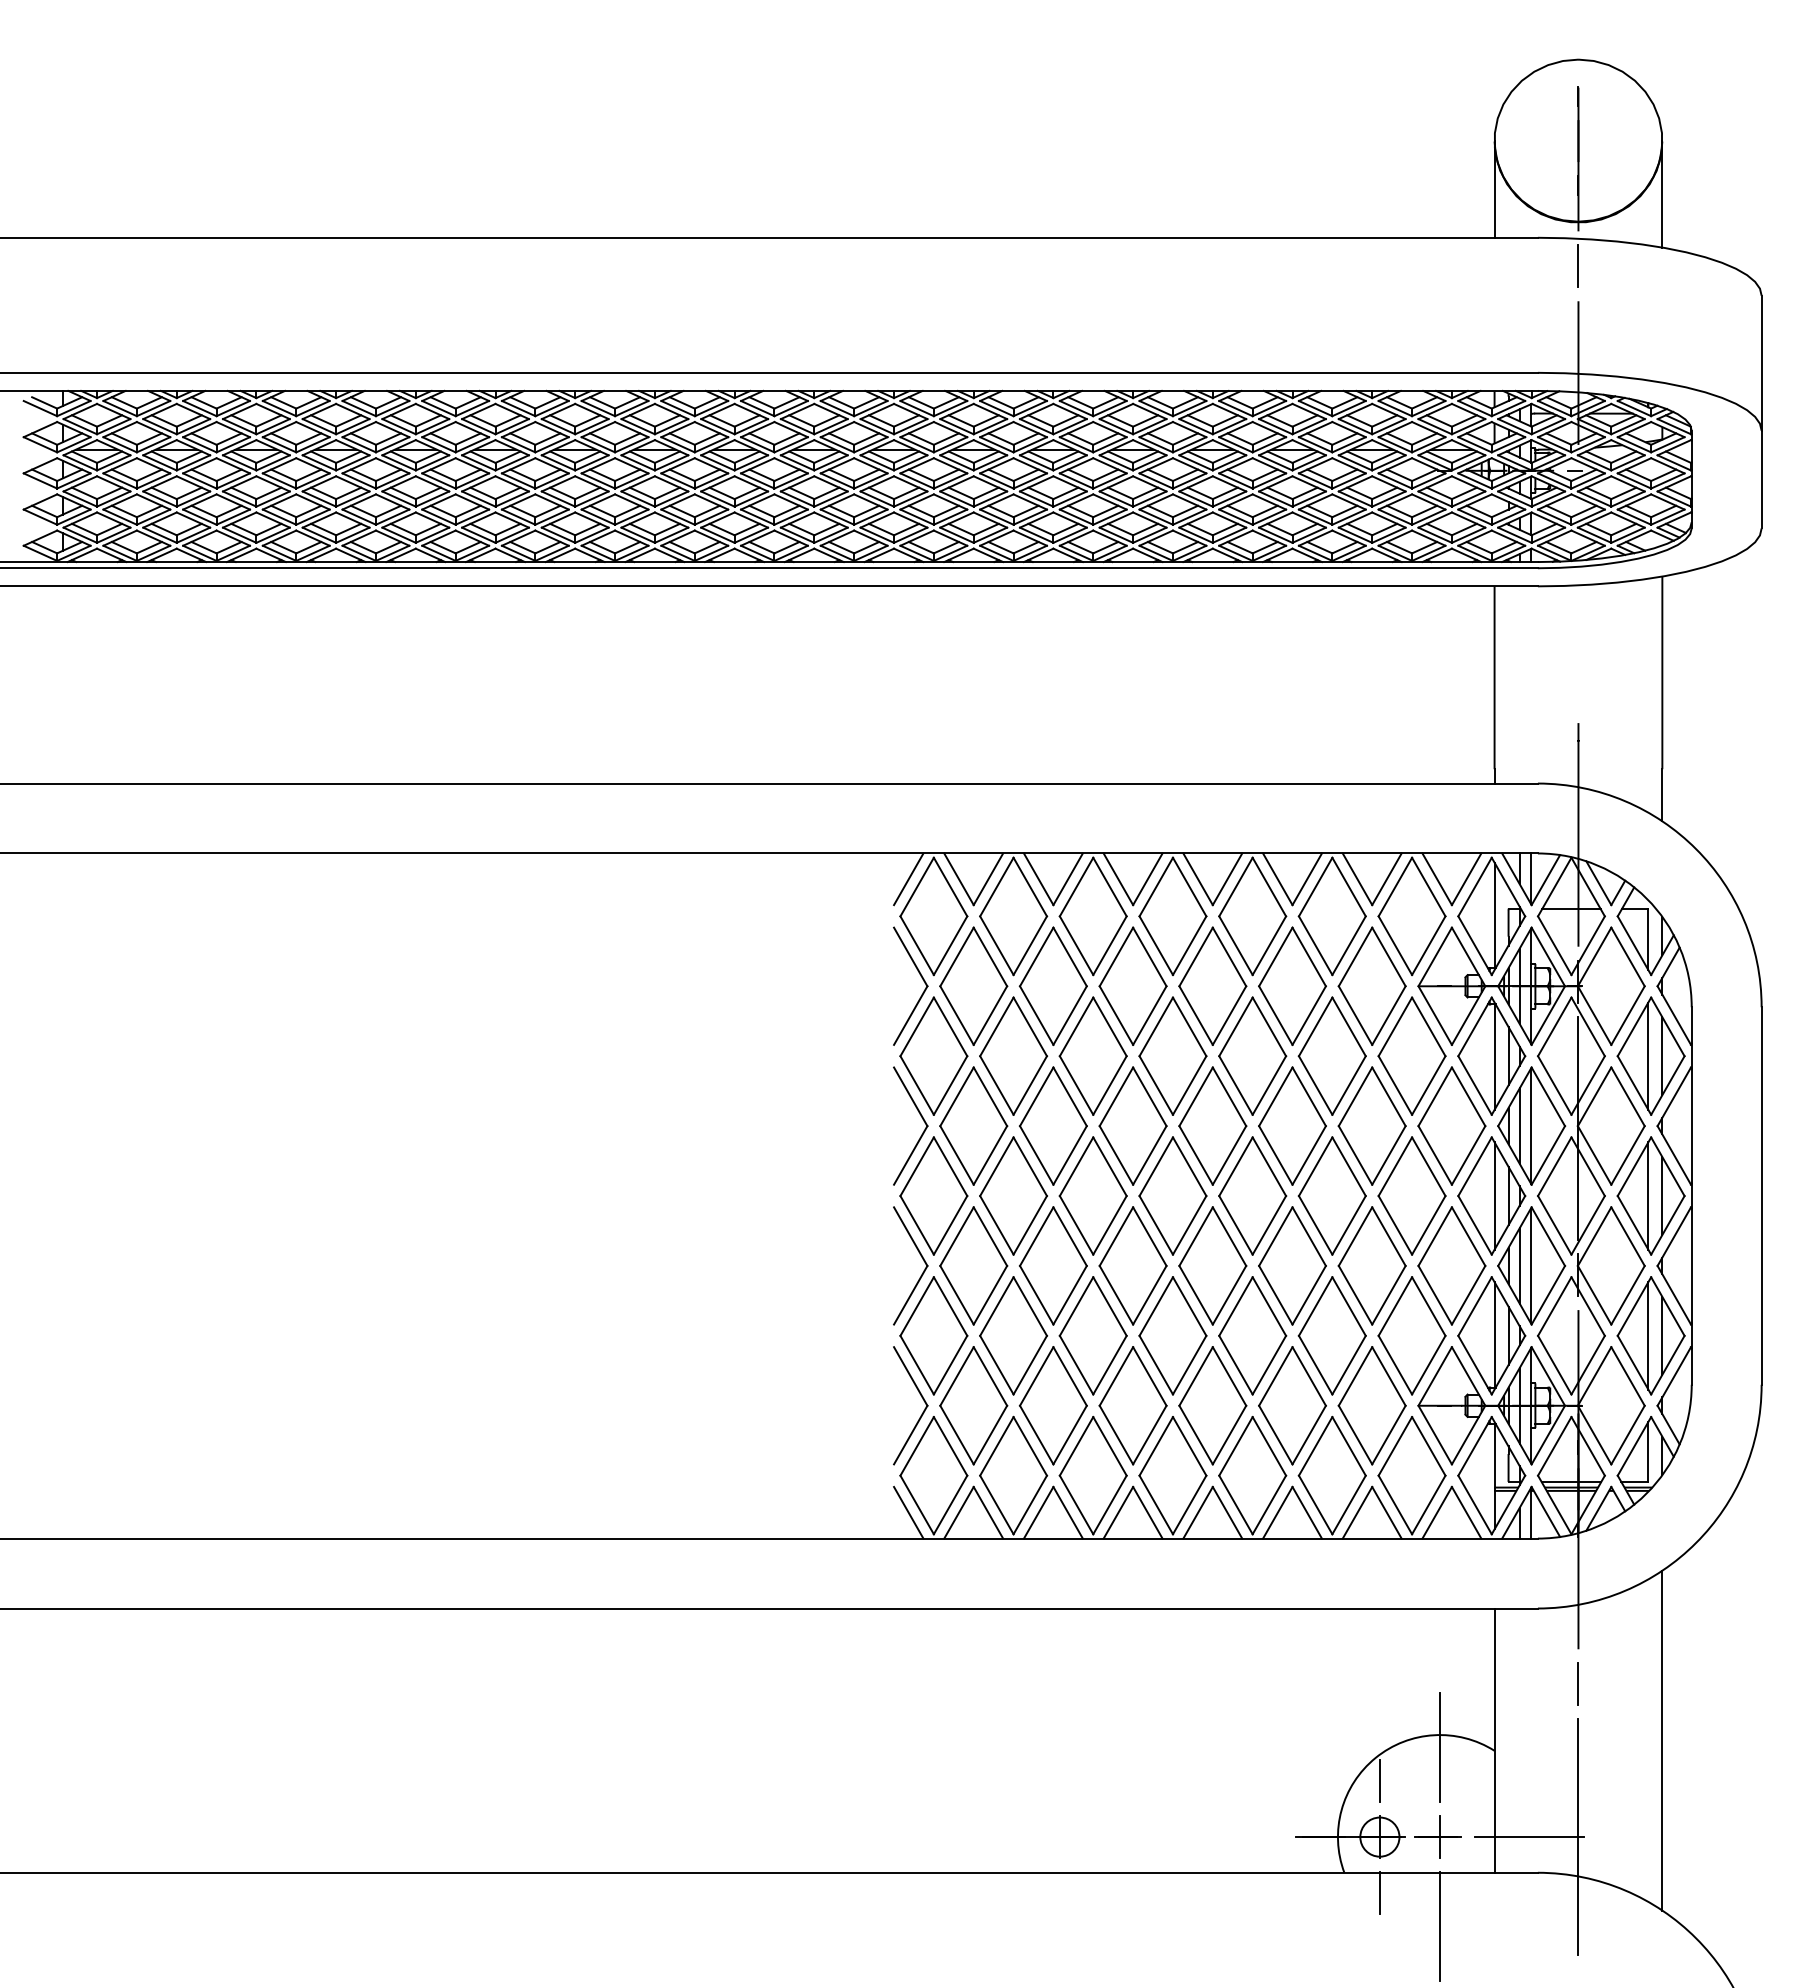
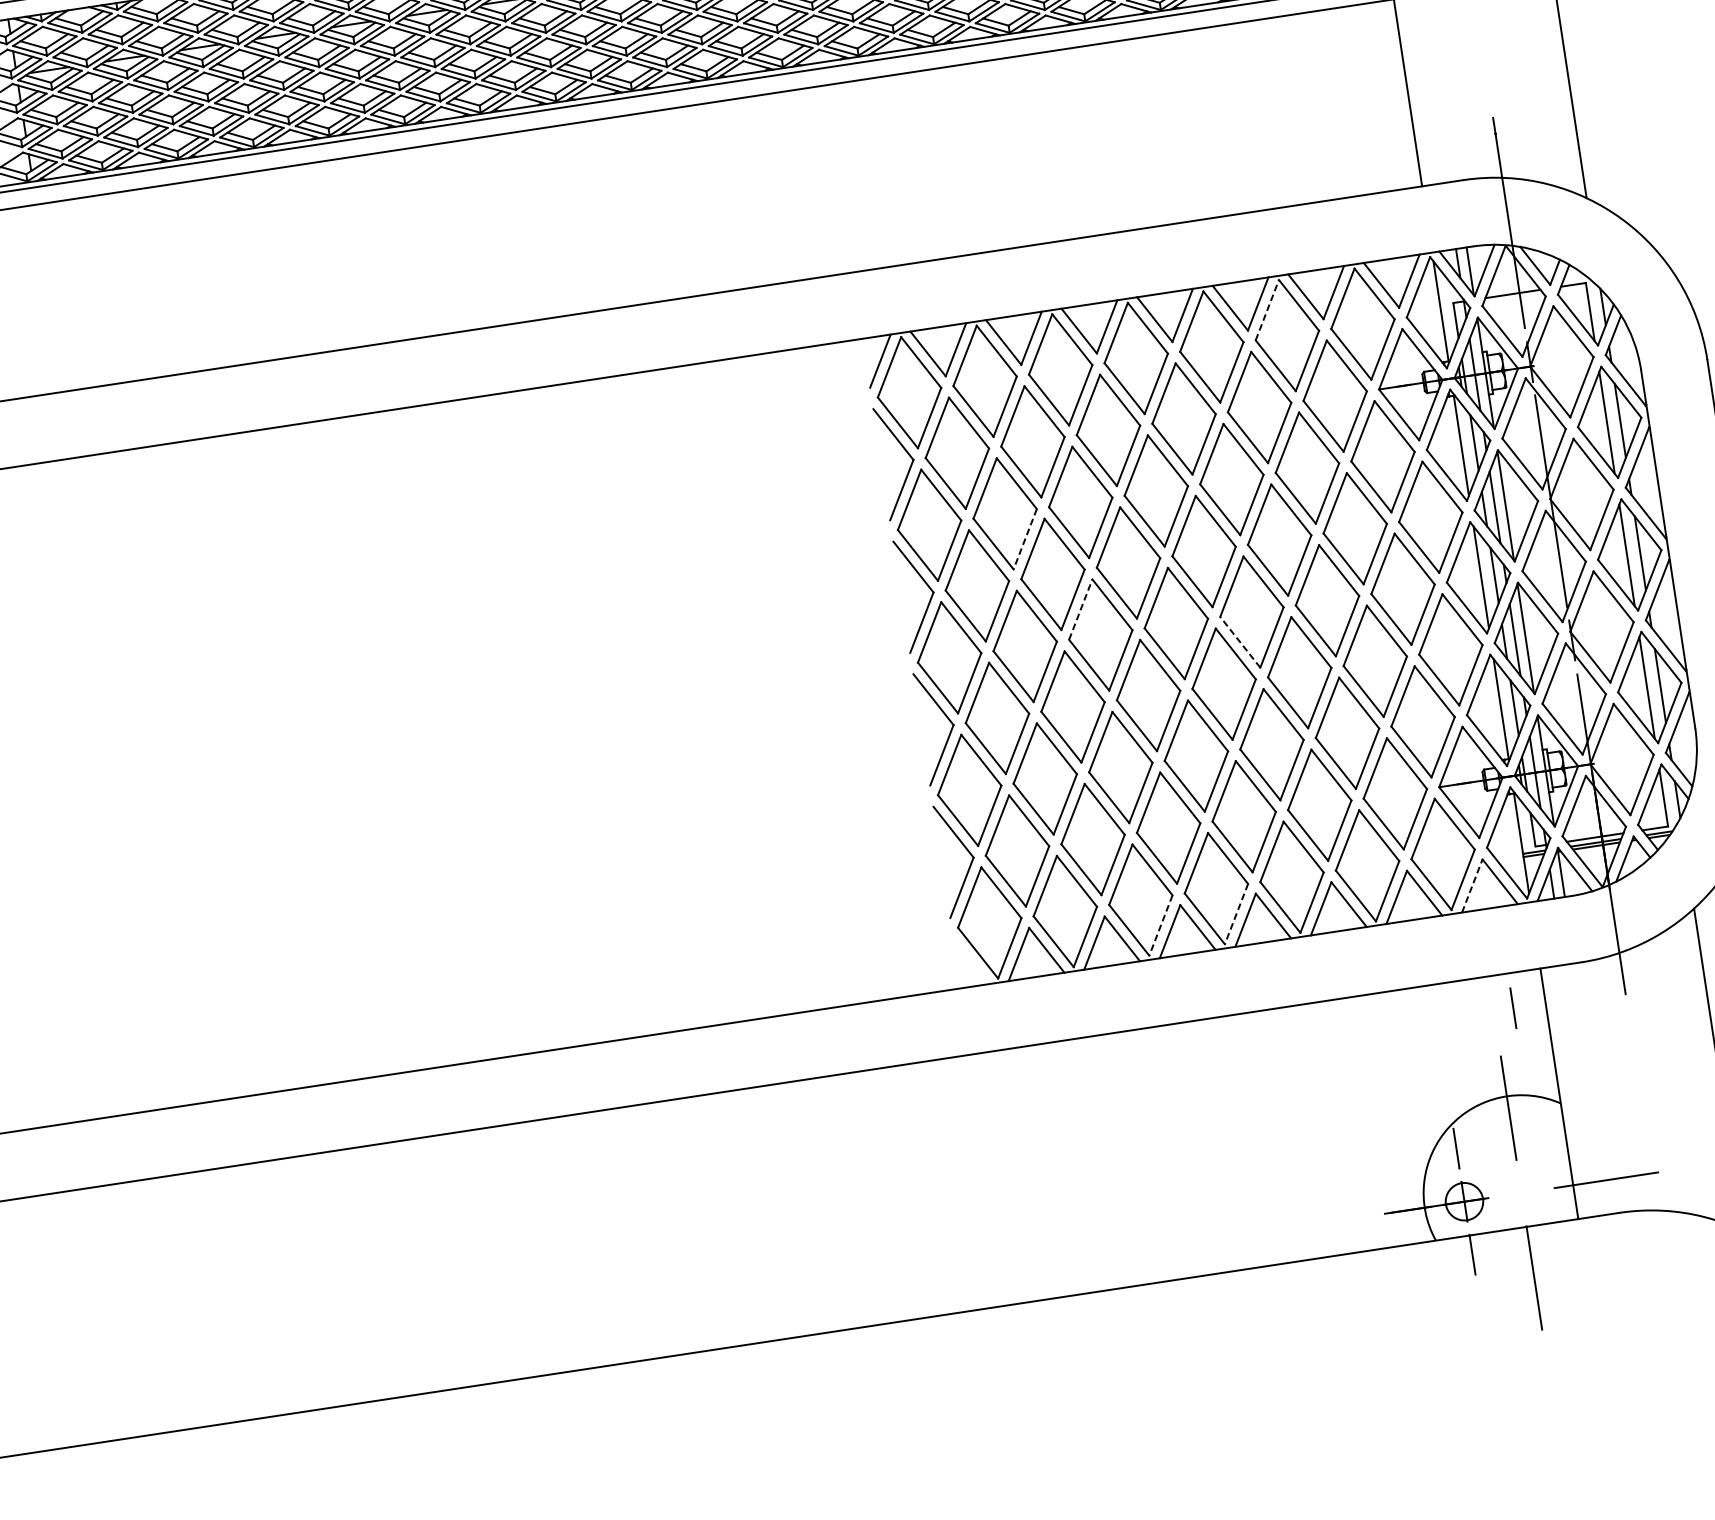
line: (1315, 887) -> (1267, 310), solid -> dashed
line: (1030, 1085) -> (1025, 539), solid -> dashed
line: (1076, 1166) -> (1080, 609), solid -> dashed
line: (1235, 1225) -> (1239, 642), solid -> dashed
line: (1109, 1504) -> (1160, 925), solid -> dashed
line: (1189, 1504) -> (1236, 913), solid -> dashed
line: (908, 1512) -> (970, 961), removed
line: (1437, 1512) -> (1472, 885), solid -> dashed
line: (1577, 1683) -> (1512, 1007), moved
part: (1437, 1836) -> (1519, 1192), removed
line: (1578, 1837) -> (1652, 1173), removed

